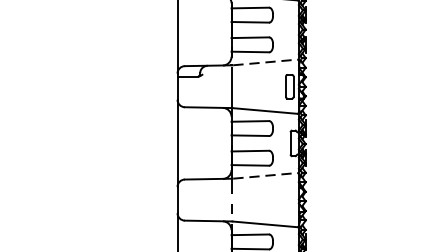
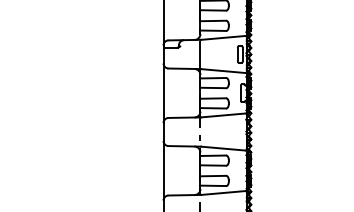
line: (265, 61) -> (223, 37), dashed -> solid
line: (265, 175) -> (223, 115), dashed -> solid

